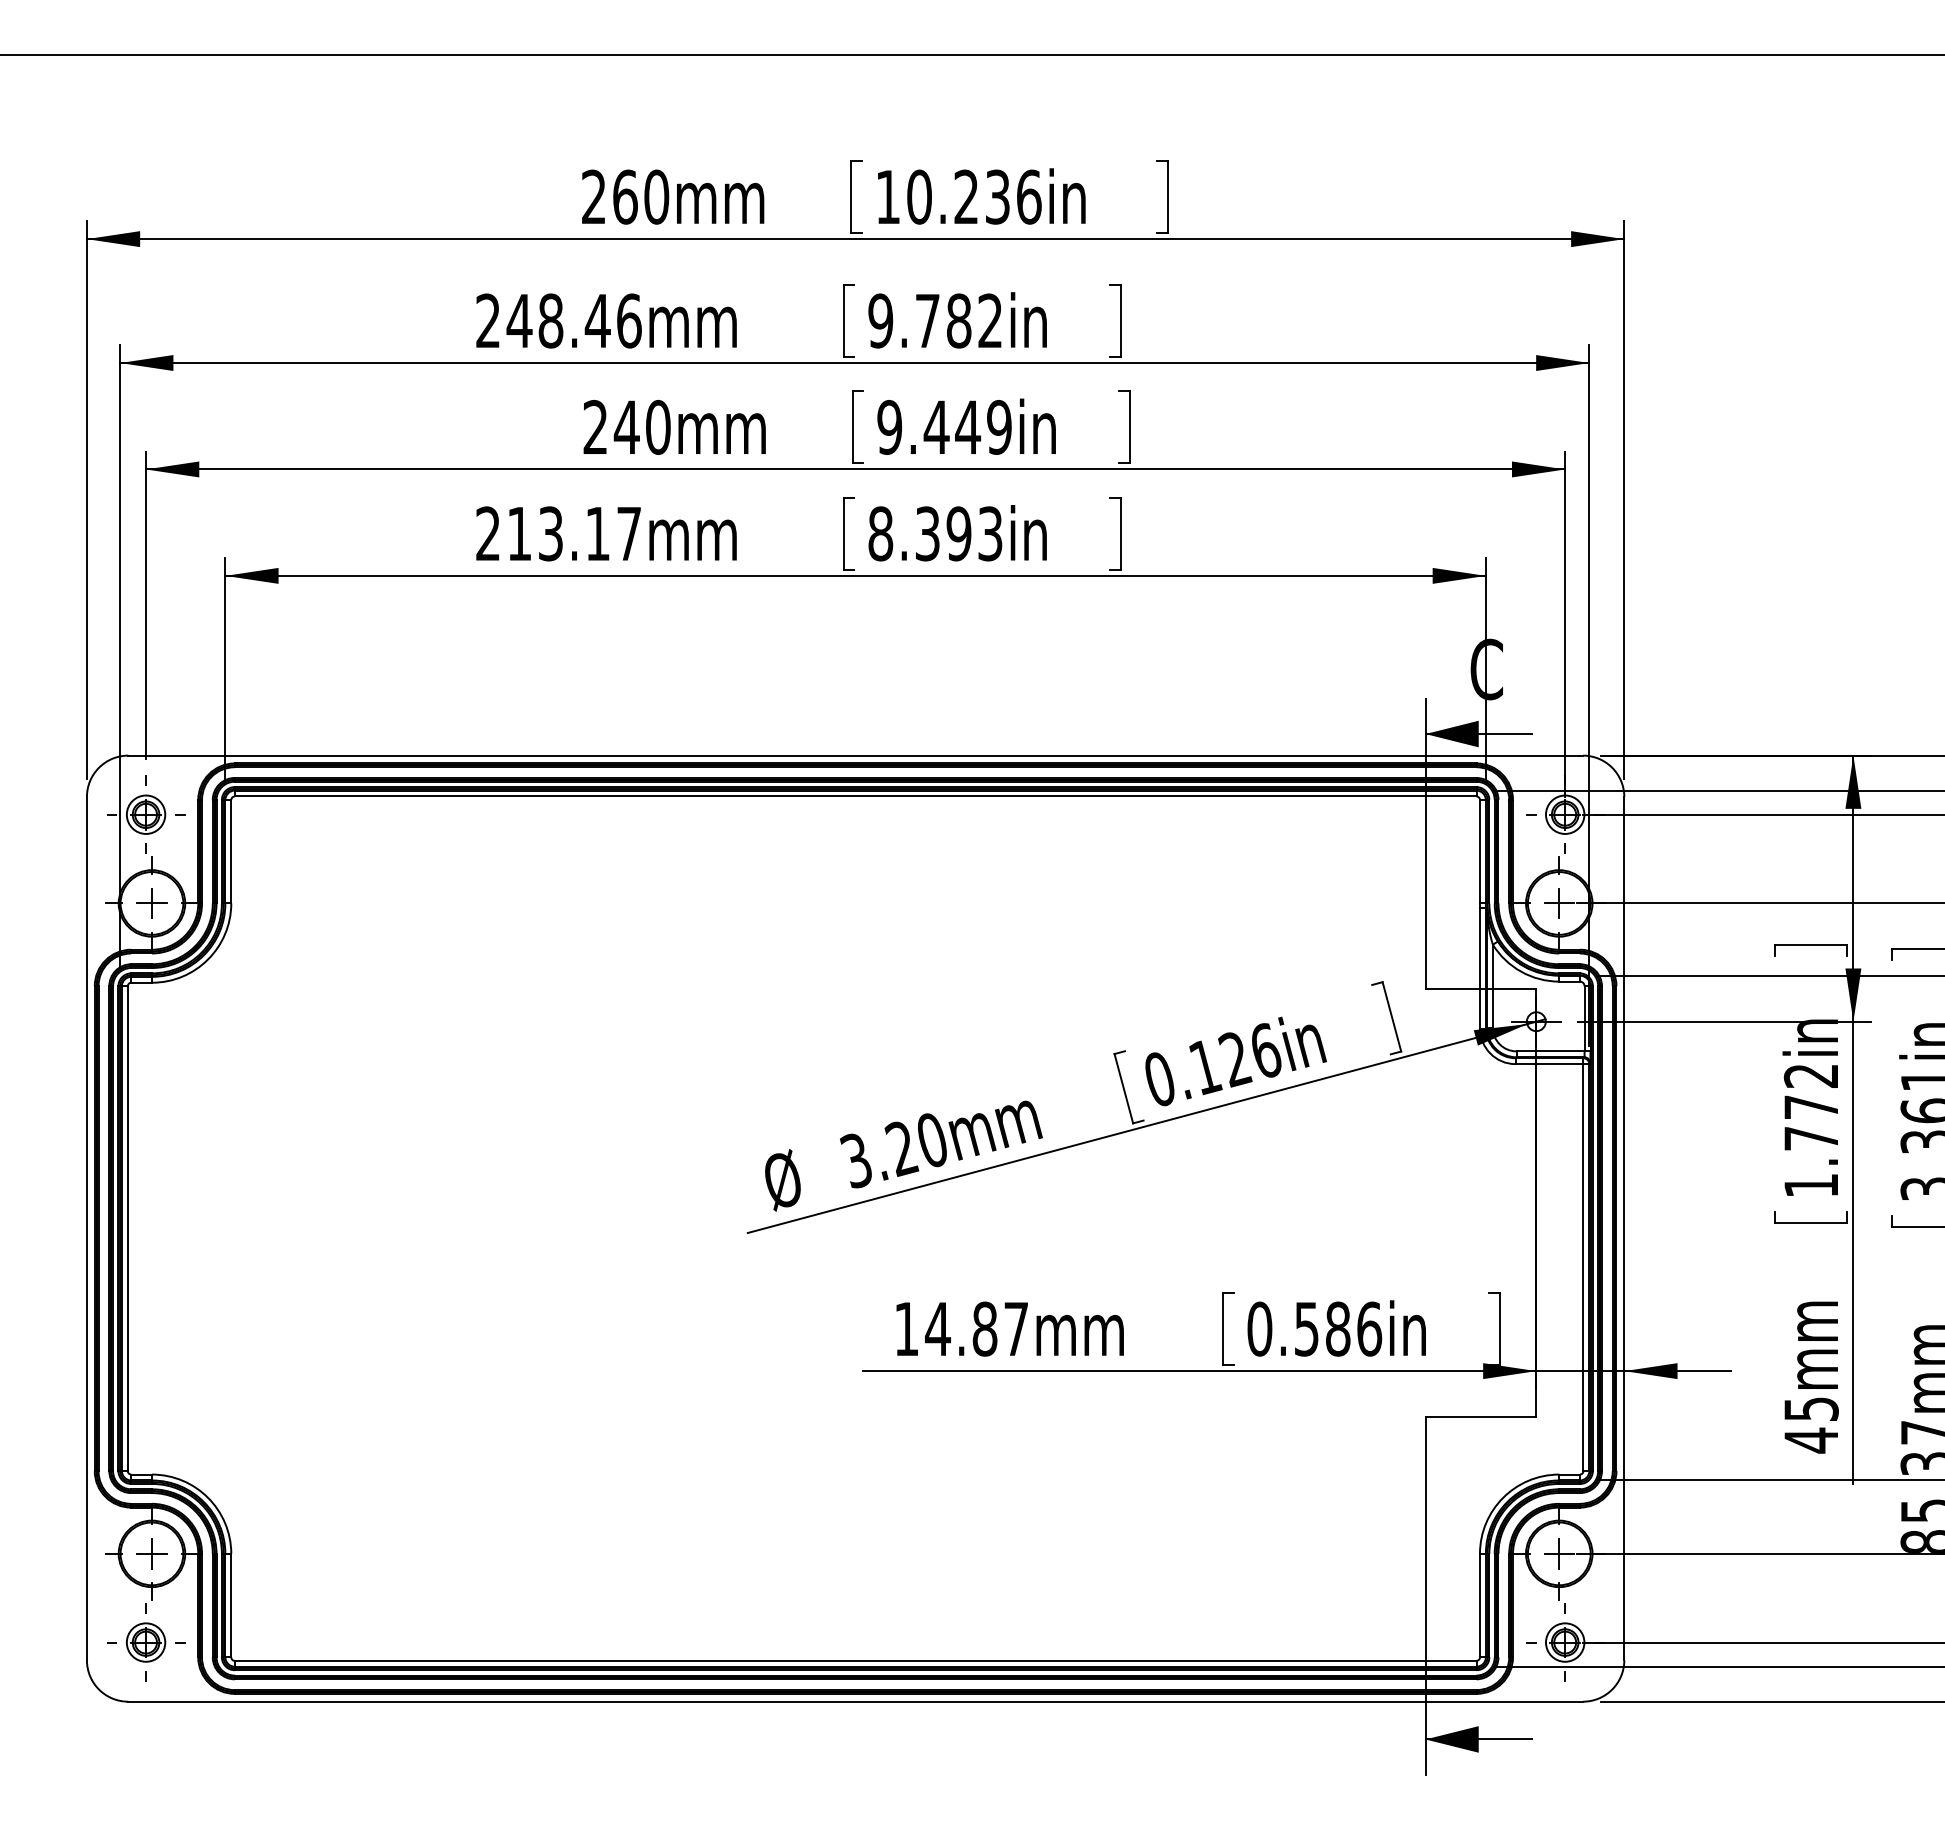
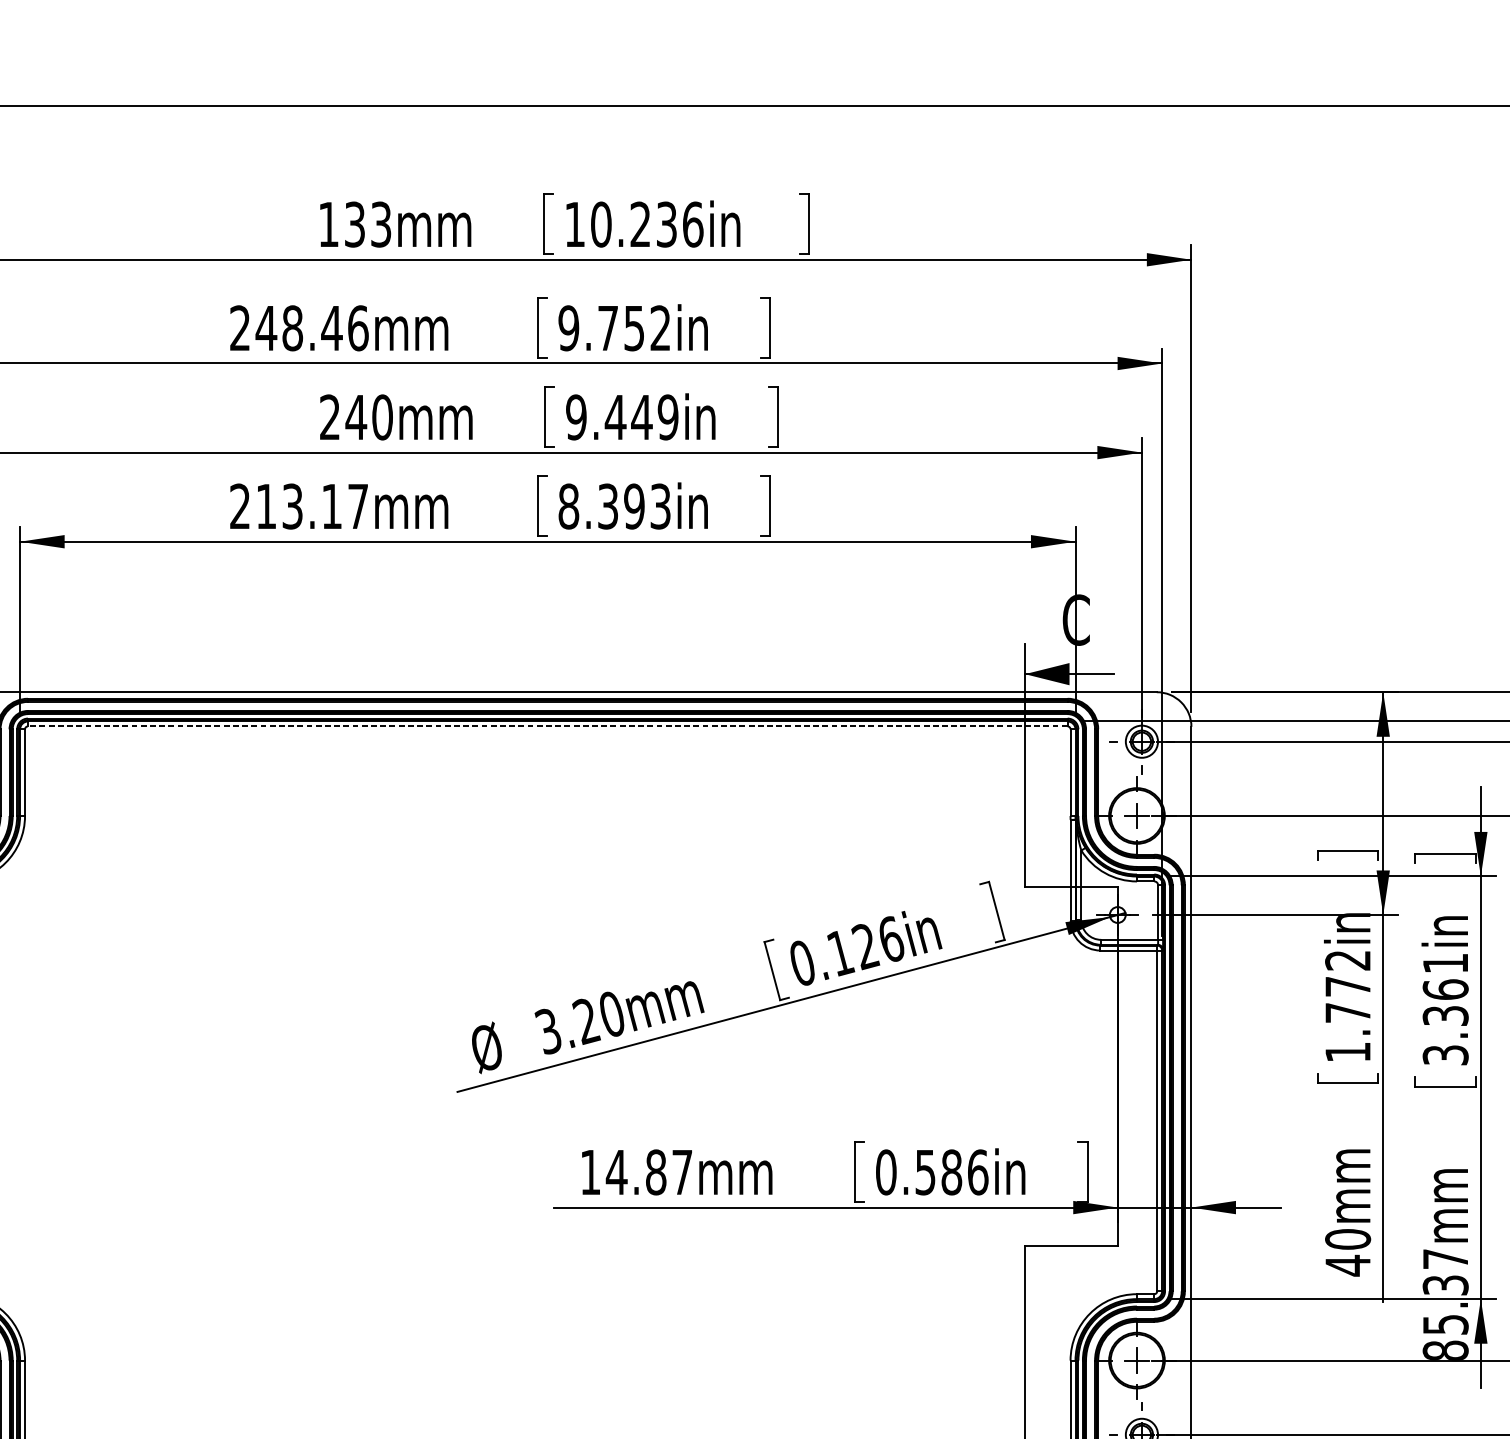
text: (625, 196) -> (355, 224), 260mm -> 133mm
text: (959, 320) -> (634, 327), 9.782in -> 9.752in
line: (855, 796) -> (547, 726), solid -> dashed
text: (1810, 1408) -> (1347, 1238), 45mm -> 40mm

